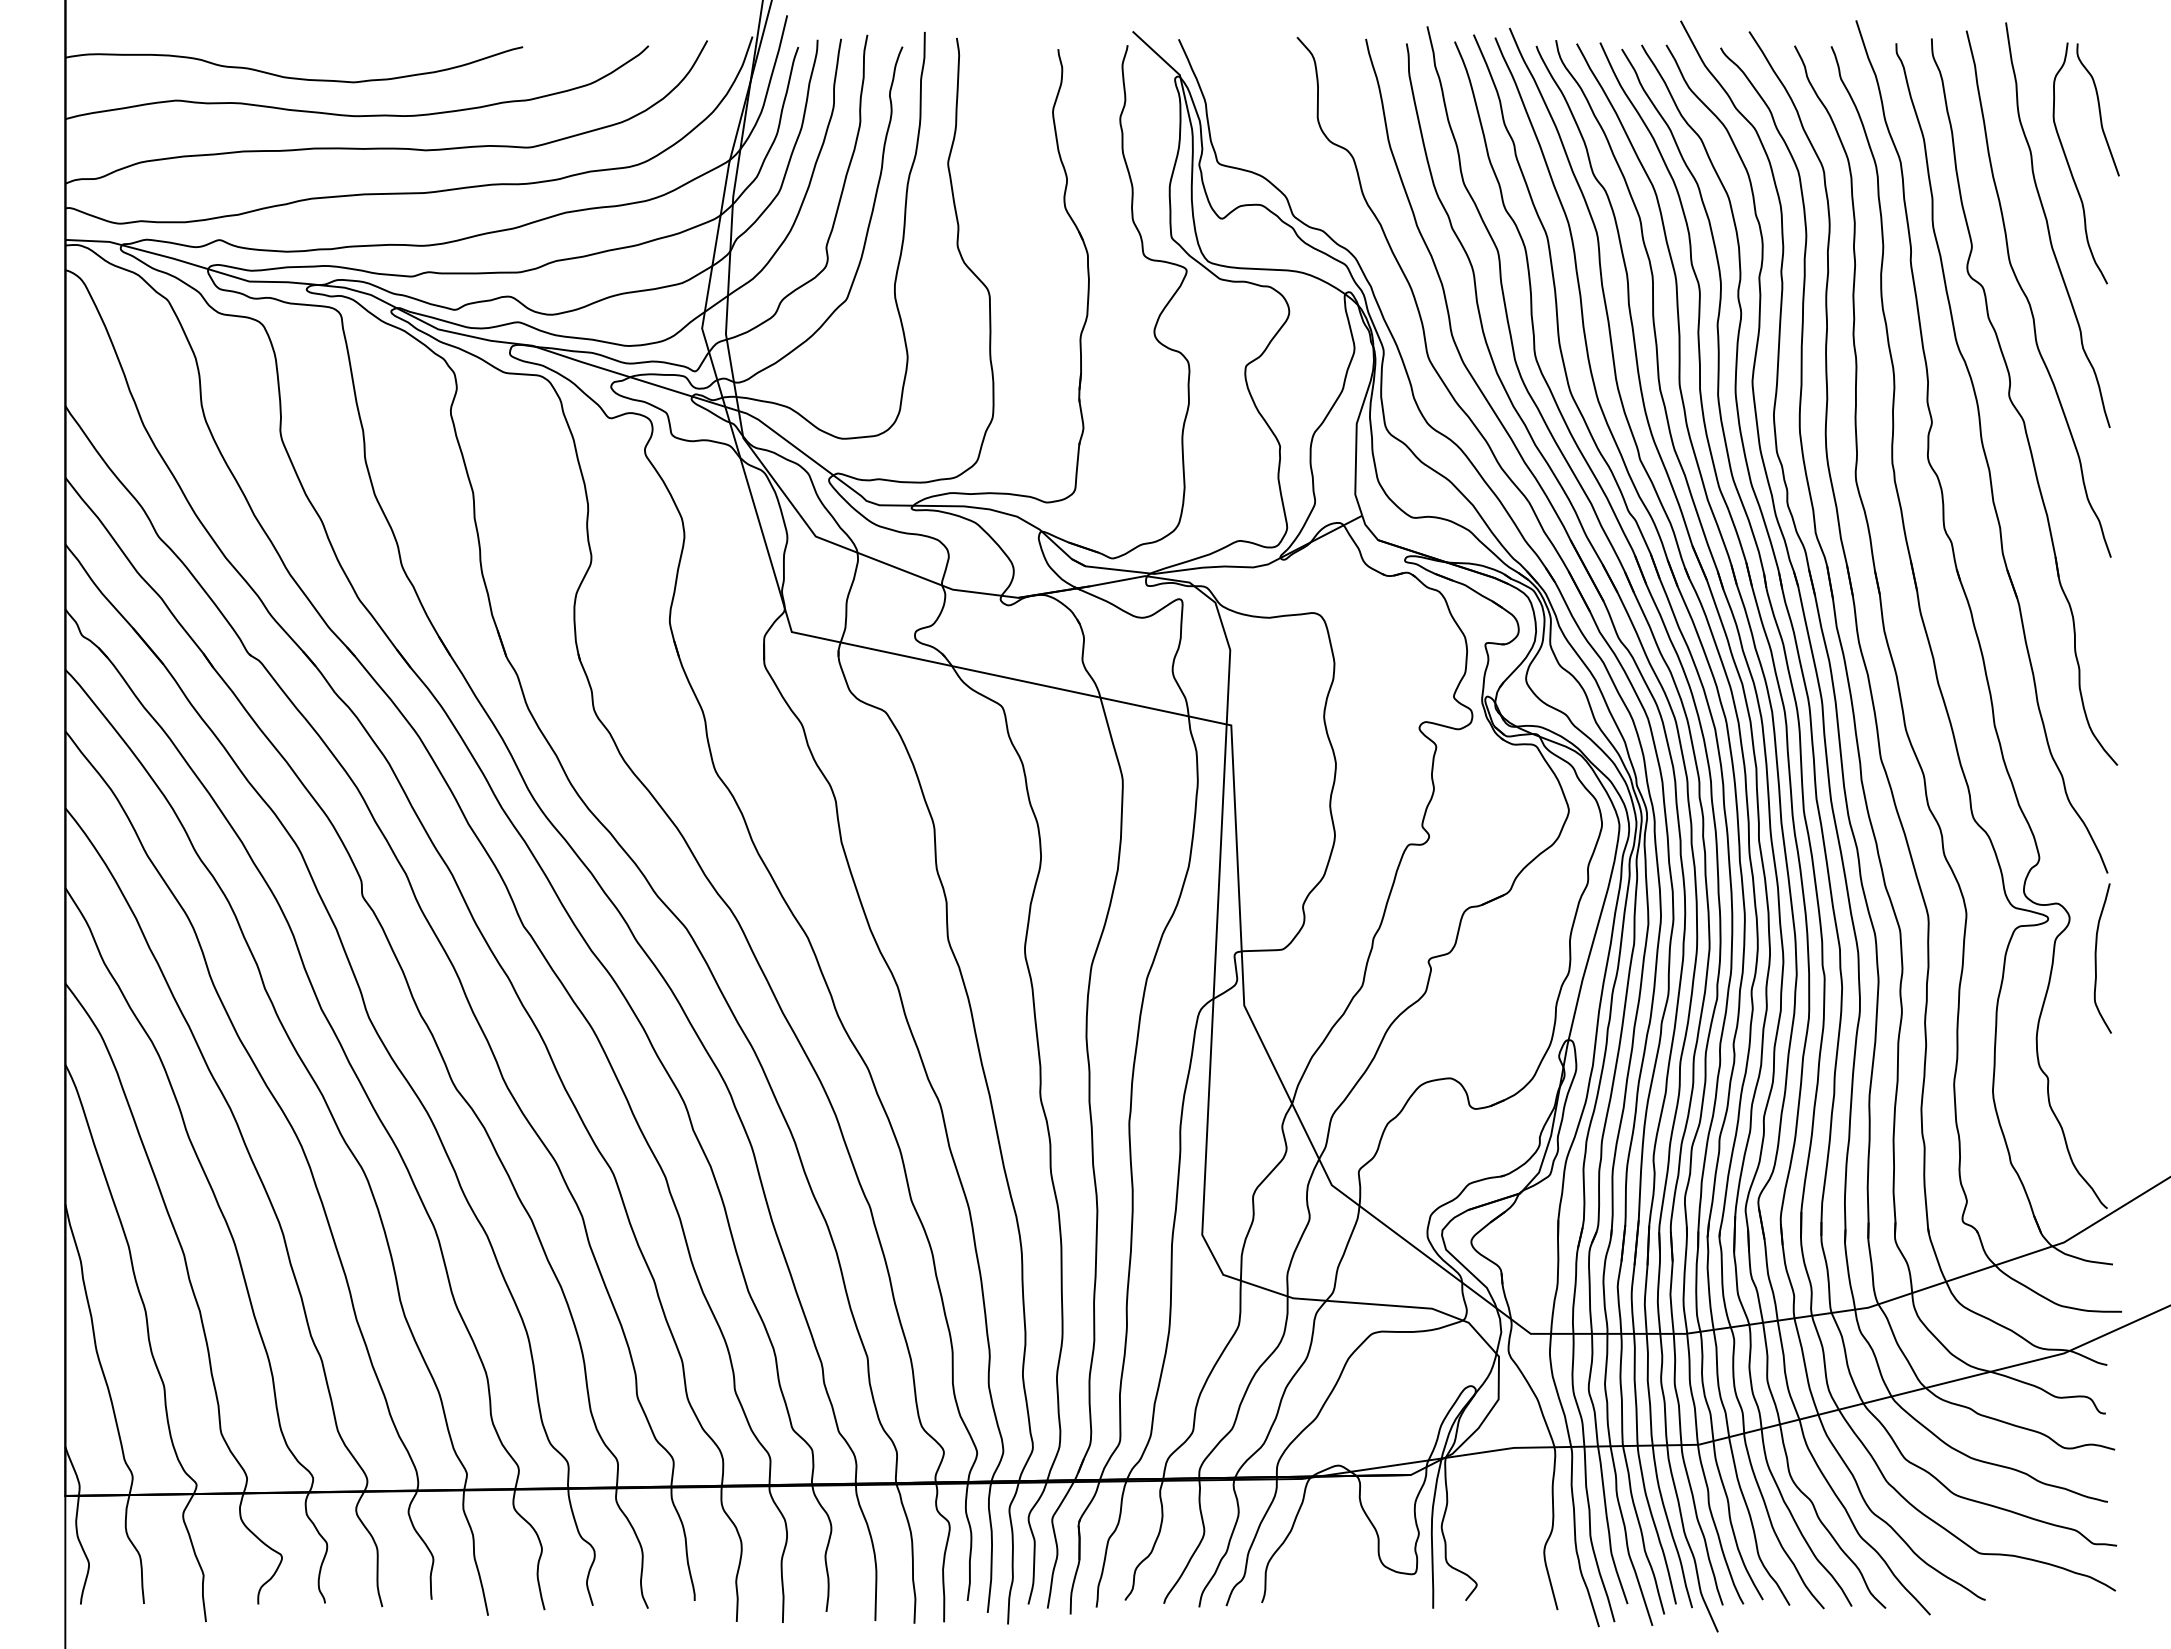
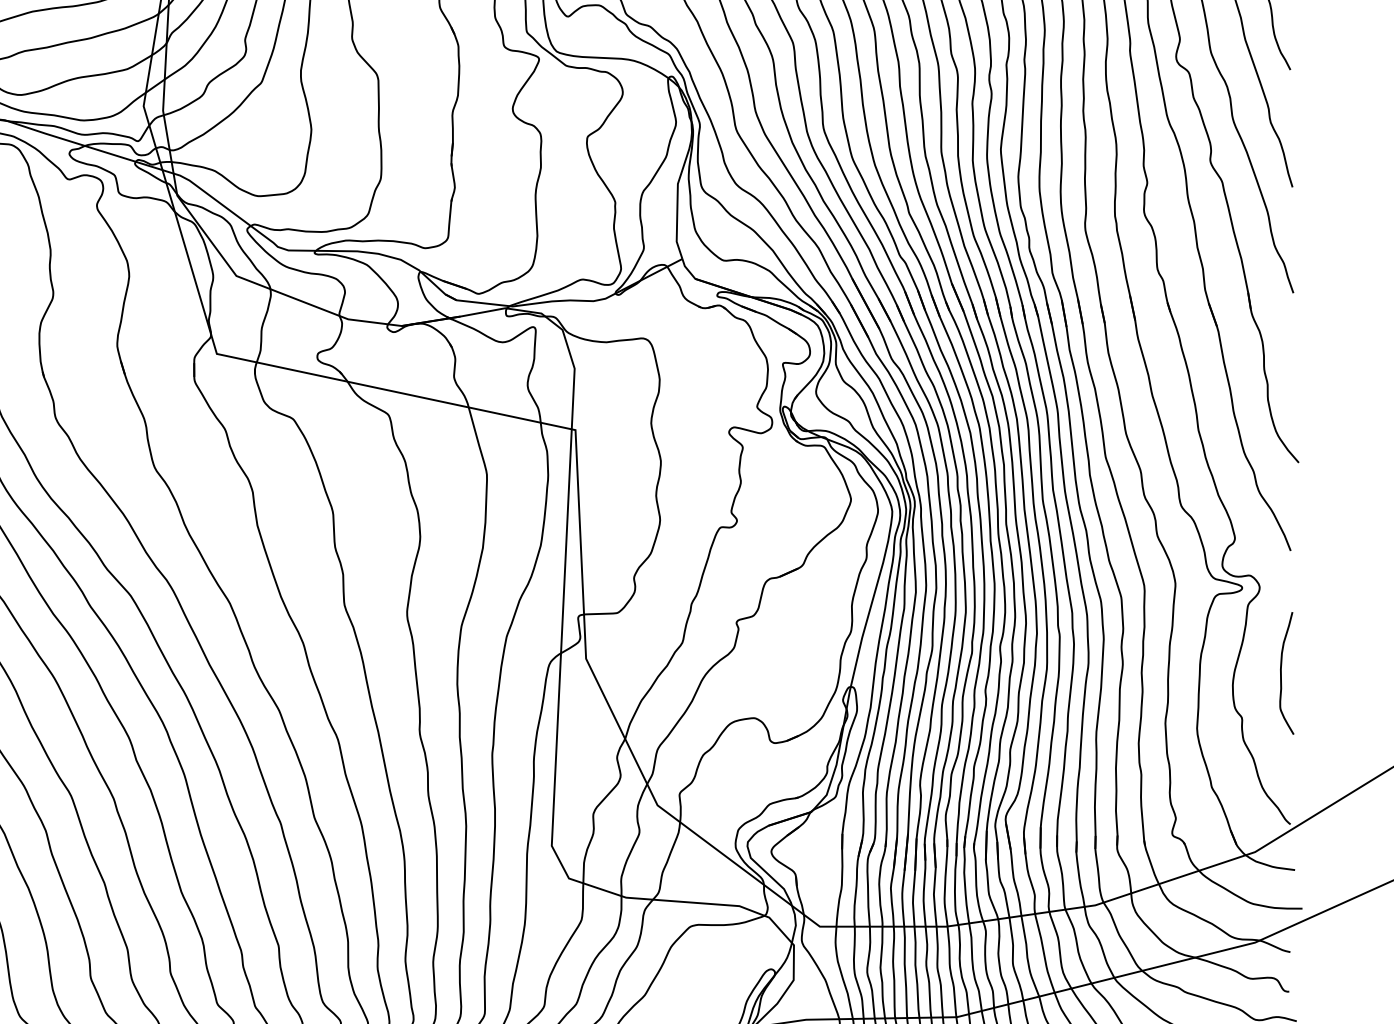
curve: (2096, 958) -> (1281, 673), moved

